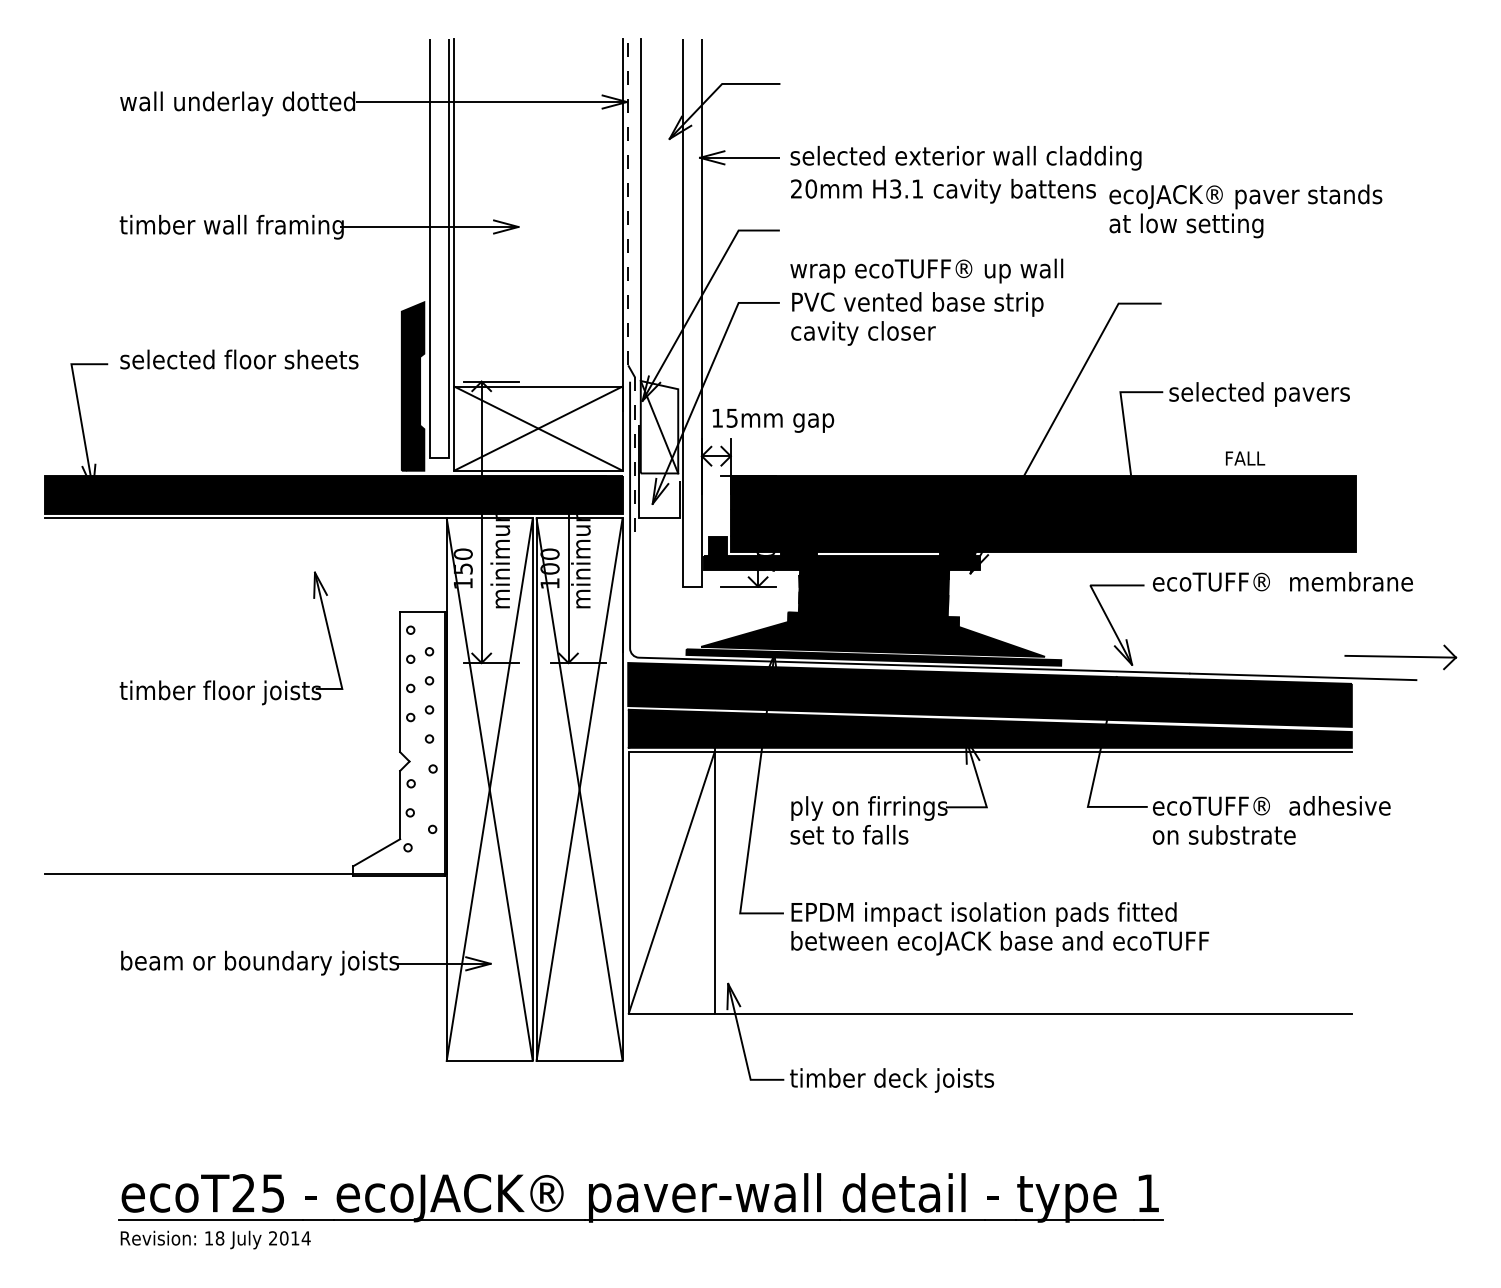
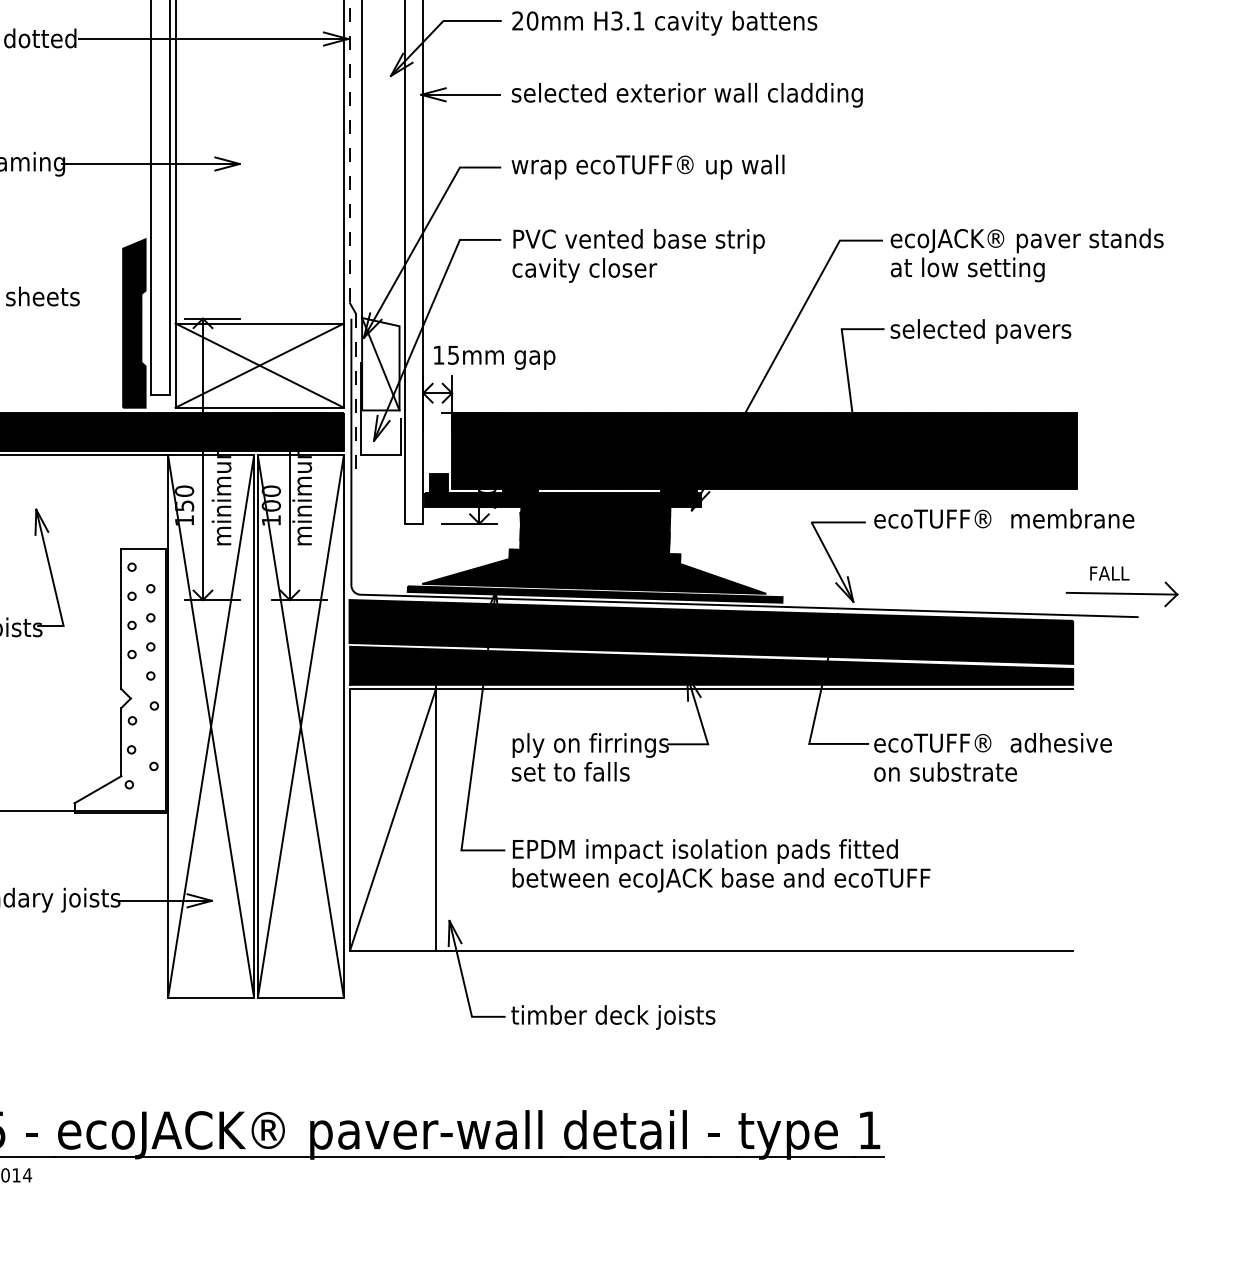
text: (943, 191) -> (664, 23), moved
text: (1245, 211) -> (1026, 255), moved
text: (926, 270) -> (647, 166), moved
text: (1245, 458) -> (1109, 573), moved

